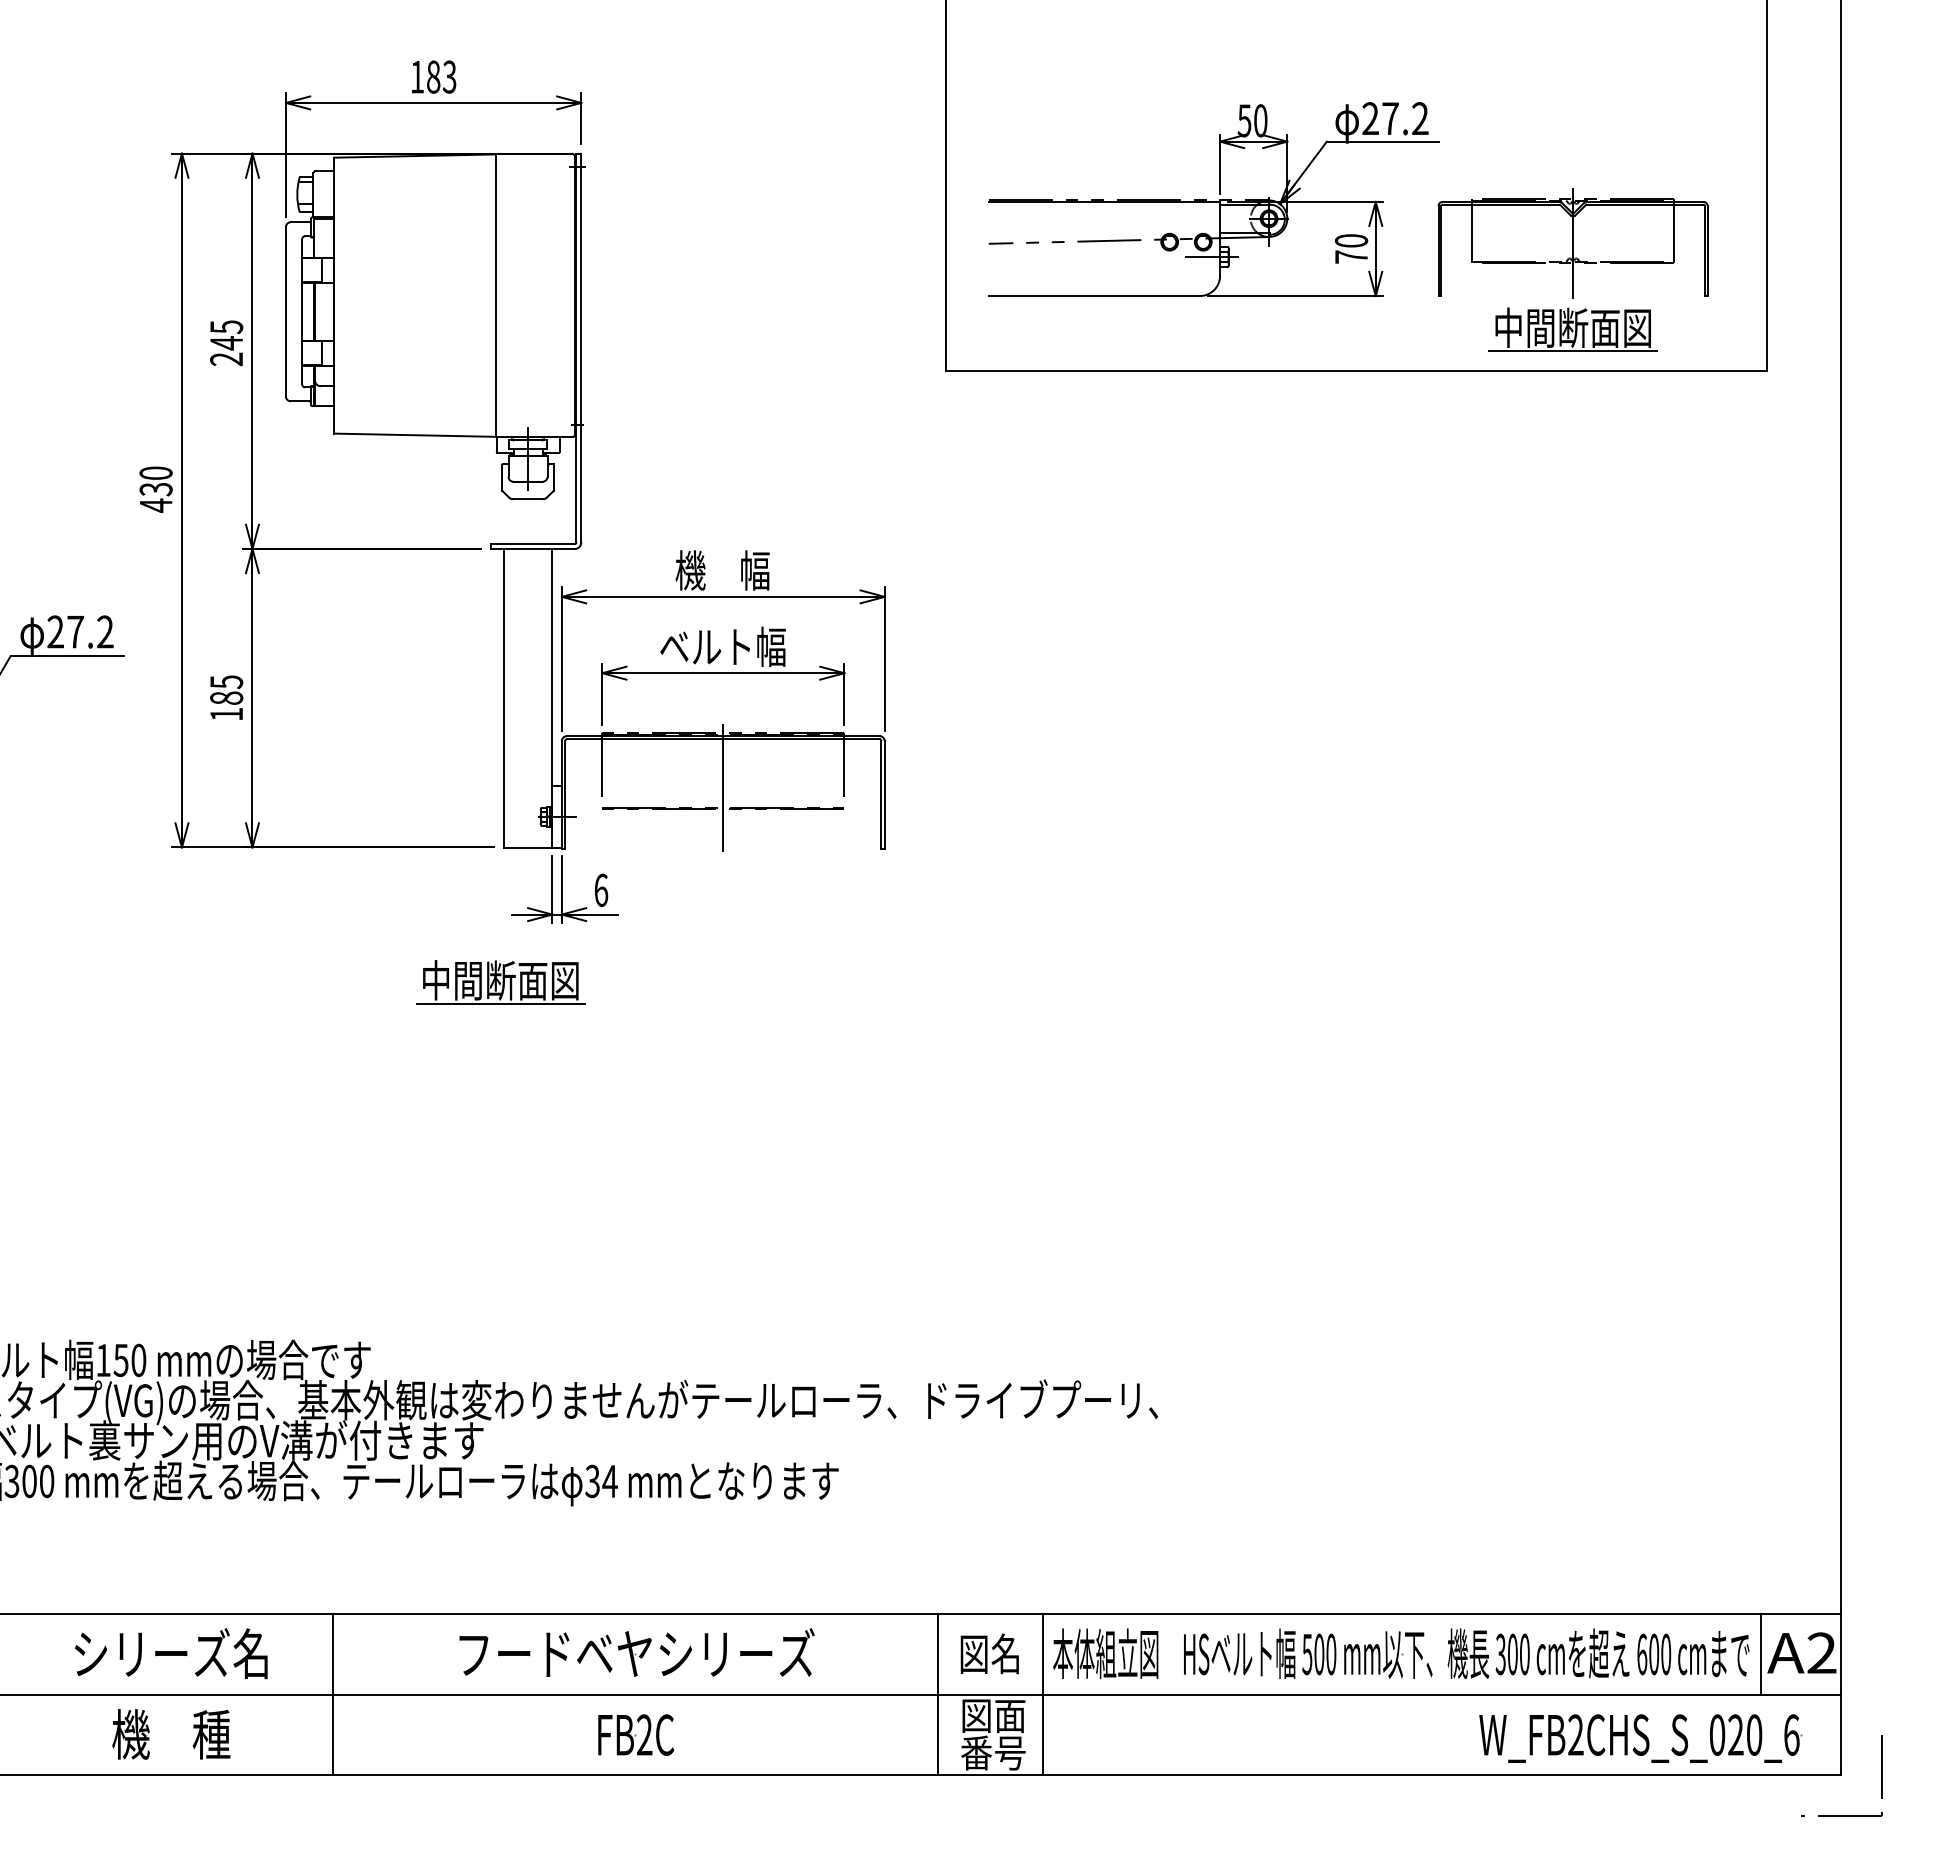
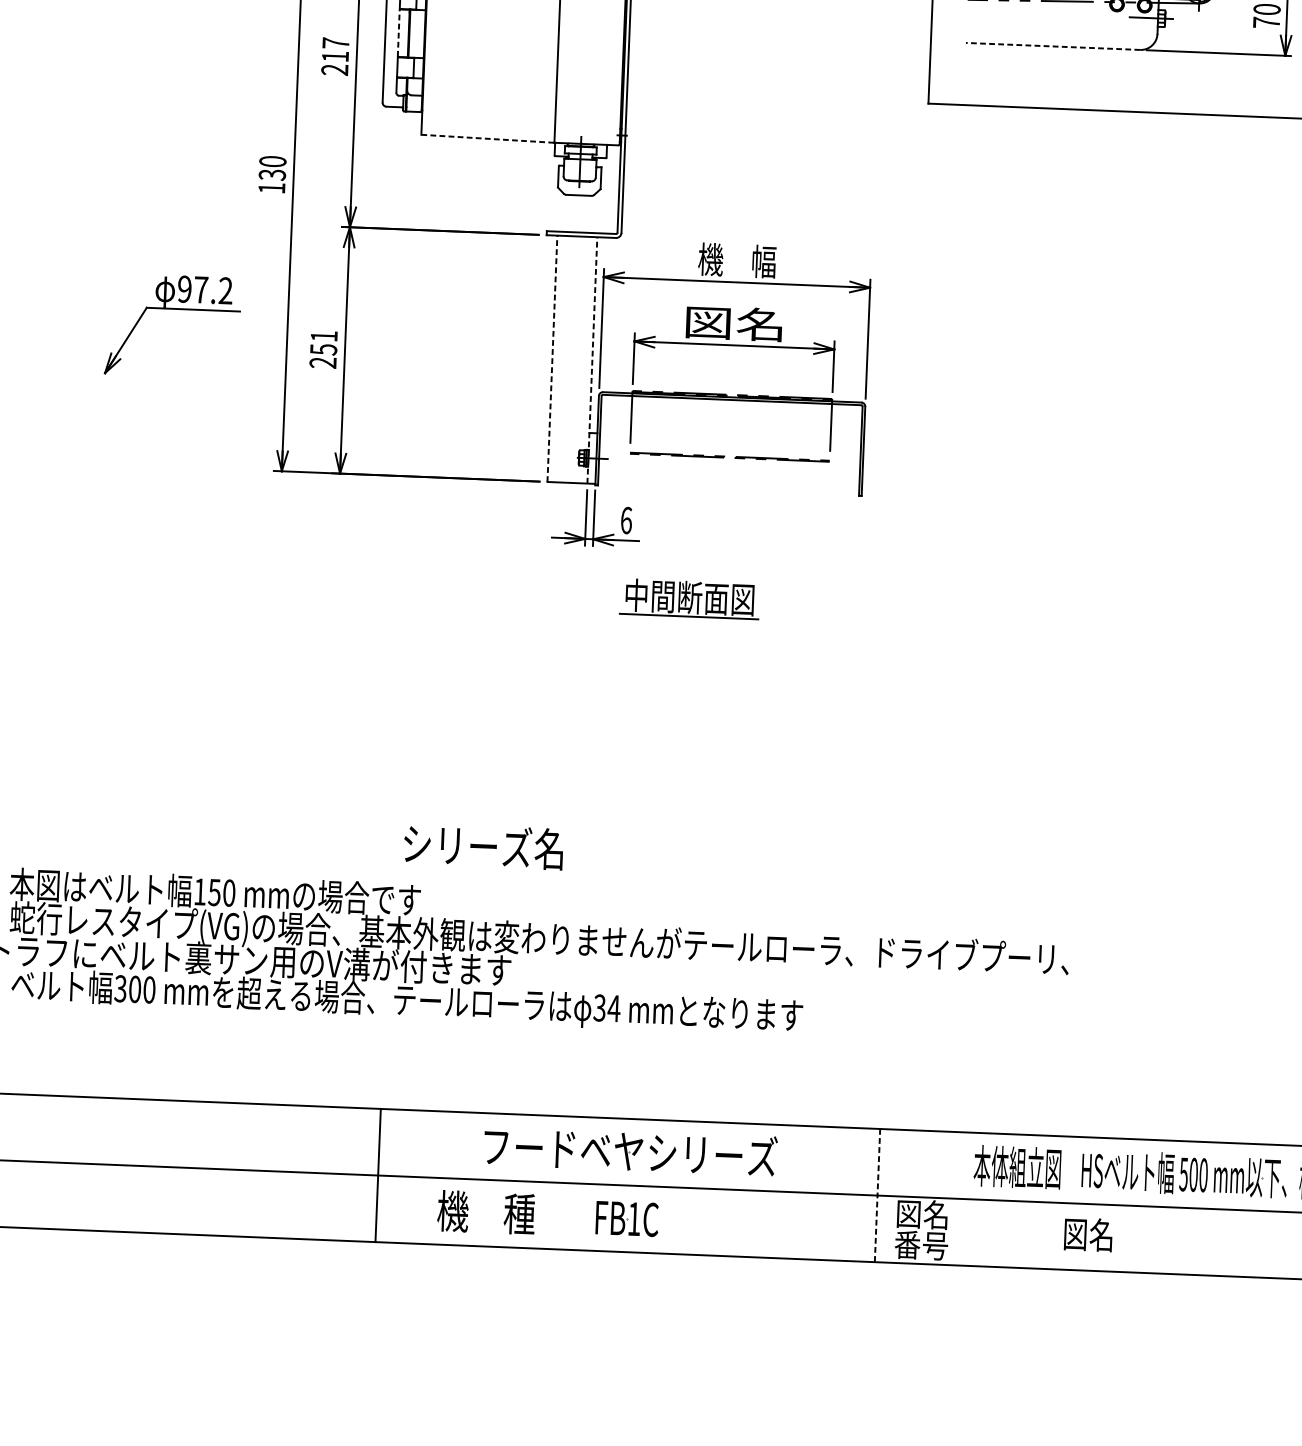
line: (1094, 296) -> (1053, 46), solid -> dashed
line: (302, 311) -> (399, 32), solid -> dashed
text: (226, 335) -> (335, 50), 245 -> 217
line: (415, 435) -> (488, 139), solid -> dashed
text: (156, 505) -> (272, 188), 430 -> 130
text: (55, 632) -> (184, 289), 27.2 -> 97.2
text: (722, 646) -> (734, 323), ベルト幅 -> 図名
line: (503, 697) -> (552, 358), solid -> dashed
line: (552, 697) -> (592, 359), solid -> dashed
text: (226, 698) -> (323, 349), 185 -> 251
line: (723, 786) -> (730, 438), removed
part: (500, 982) -> (689, 599), moved
text: (171, 1653) -> (483, 846), moved
text: (989, 1653) -> (1088, 1234), moved
line: (937, 1694) -> (877, 1195), solid -> dashed
line: (1042, 1694) -> (963, 1198), removed
text: (1009, 1715) -> (936, 1215), 図面 -> 図名
text: (171, 1734) -> (486, 1212), moved
text: (644, 1734) -> (634, 1218), FB2C -> FB1C

